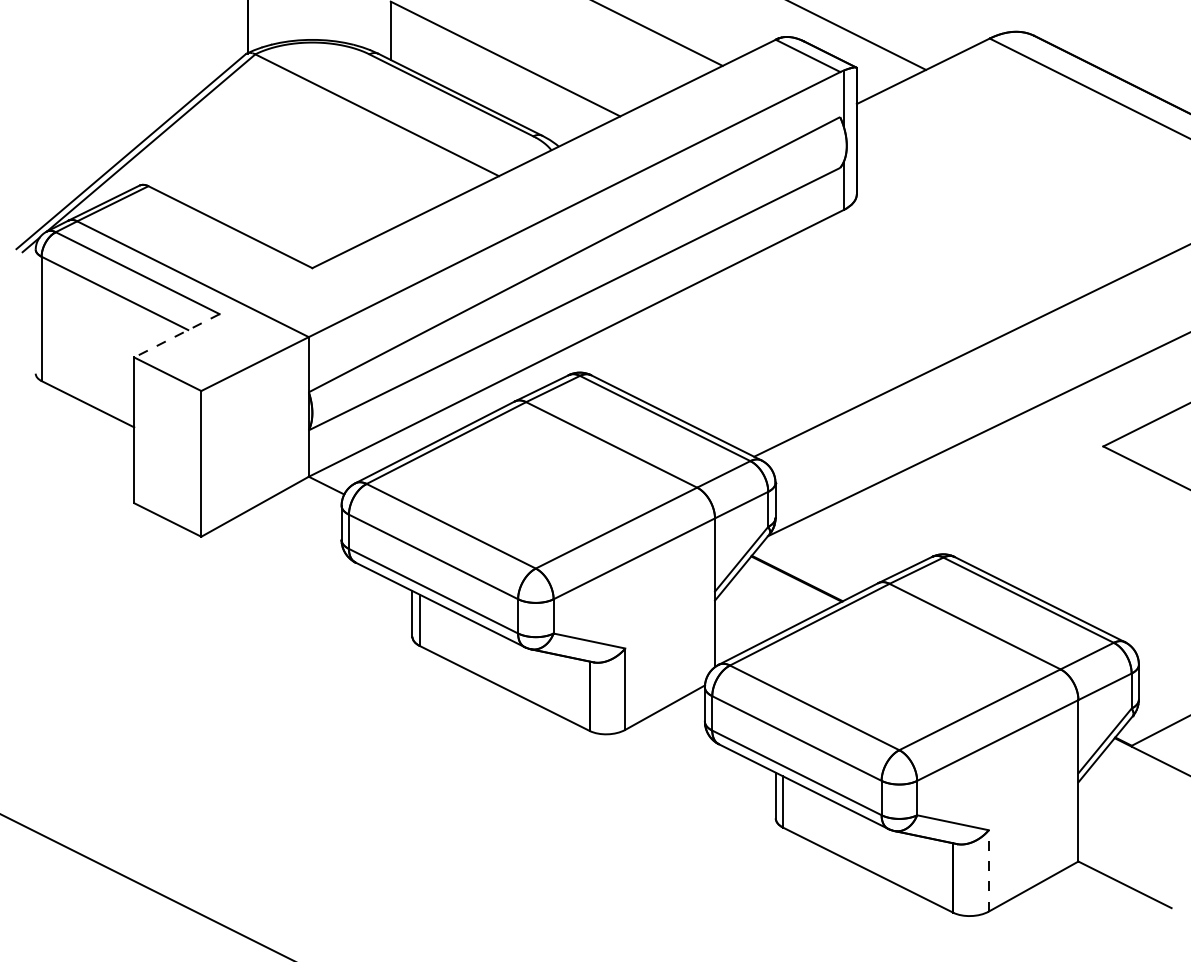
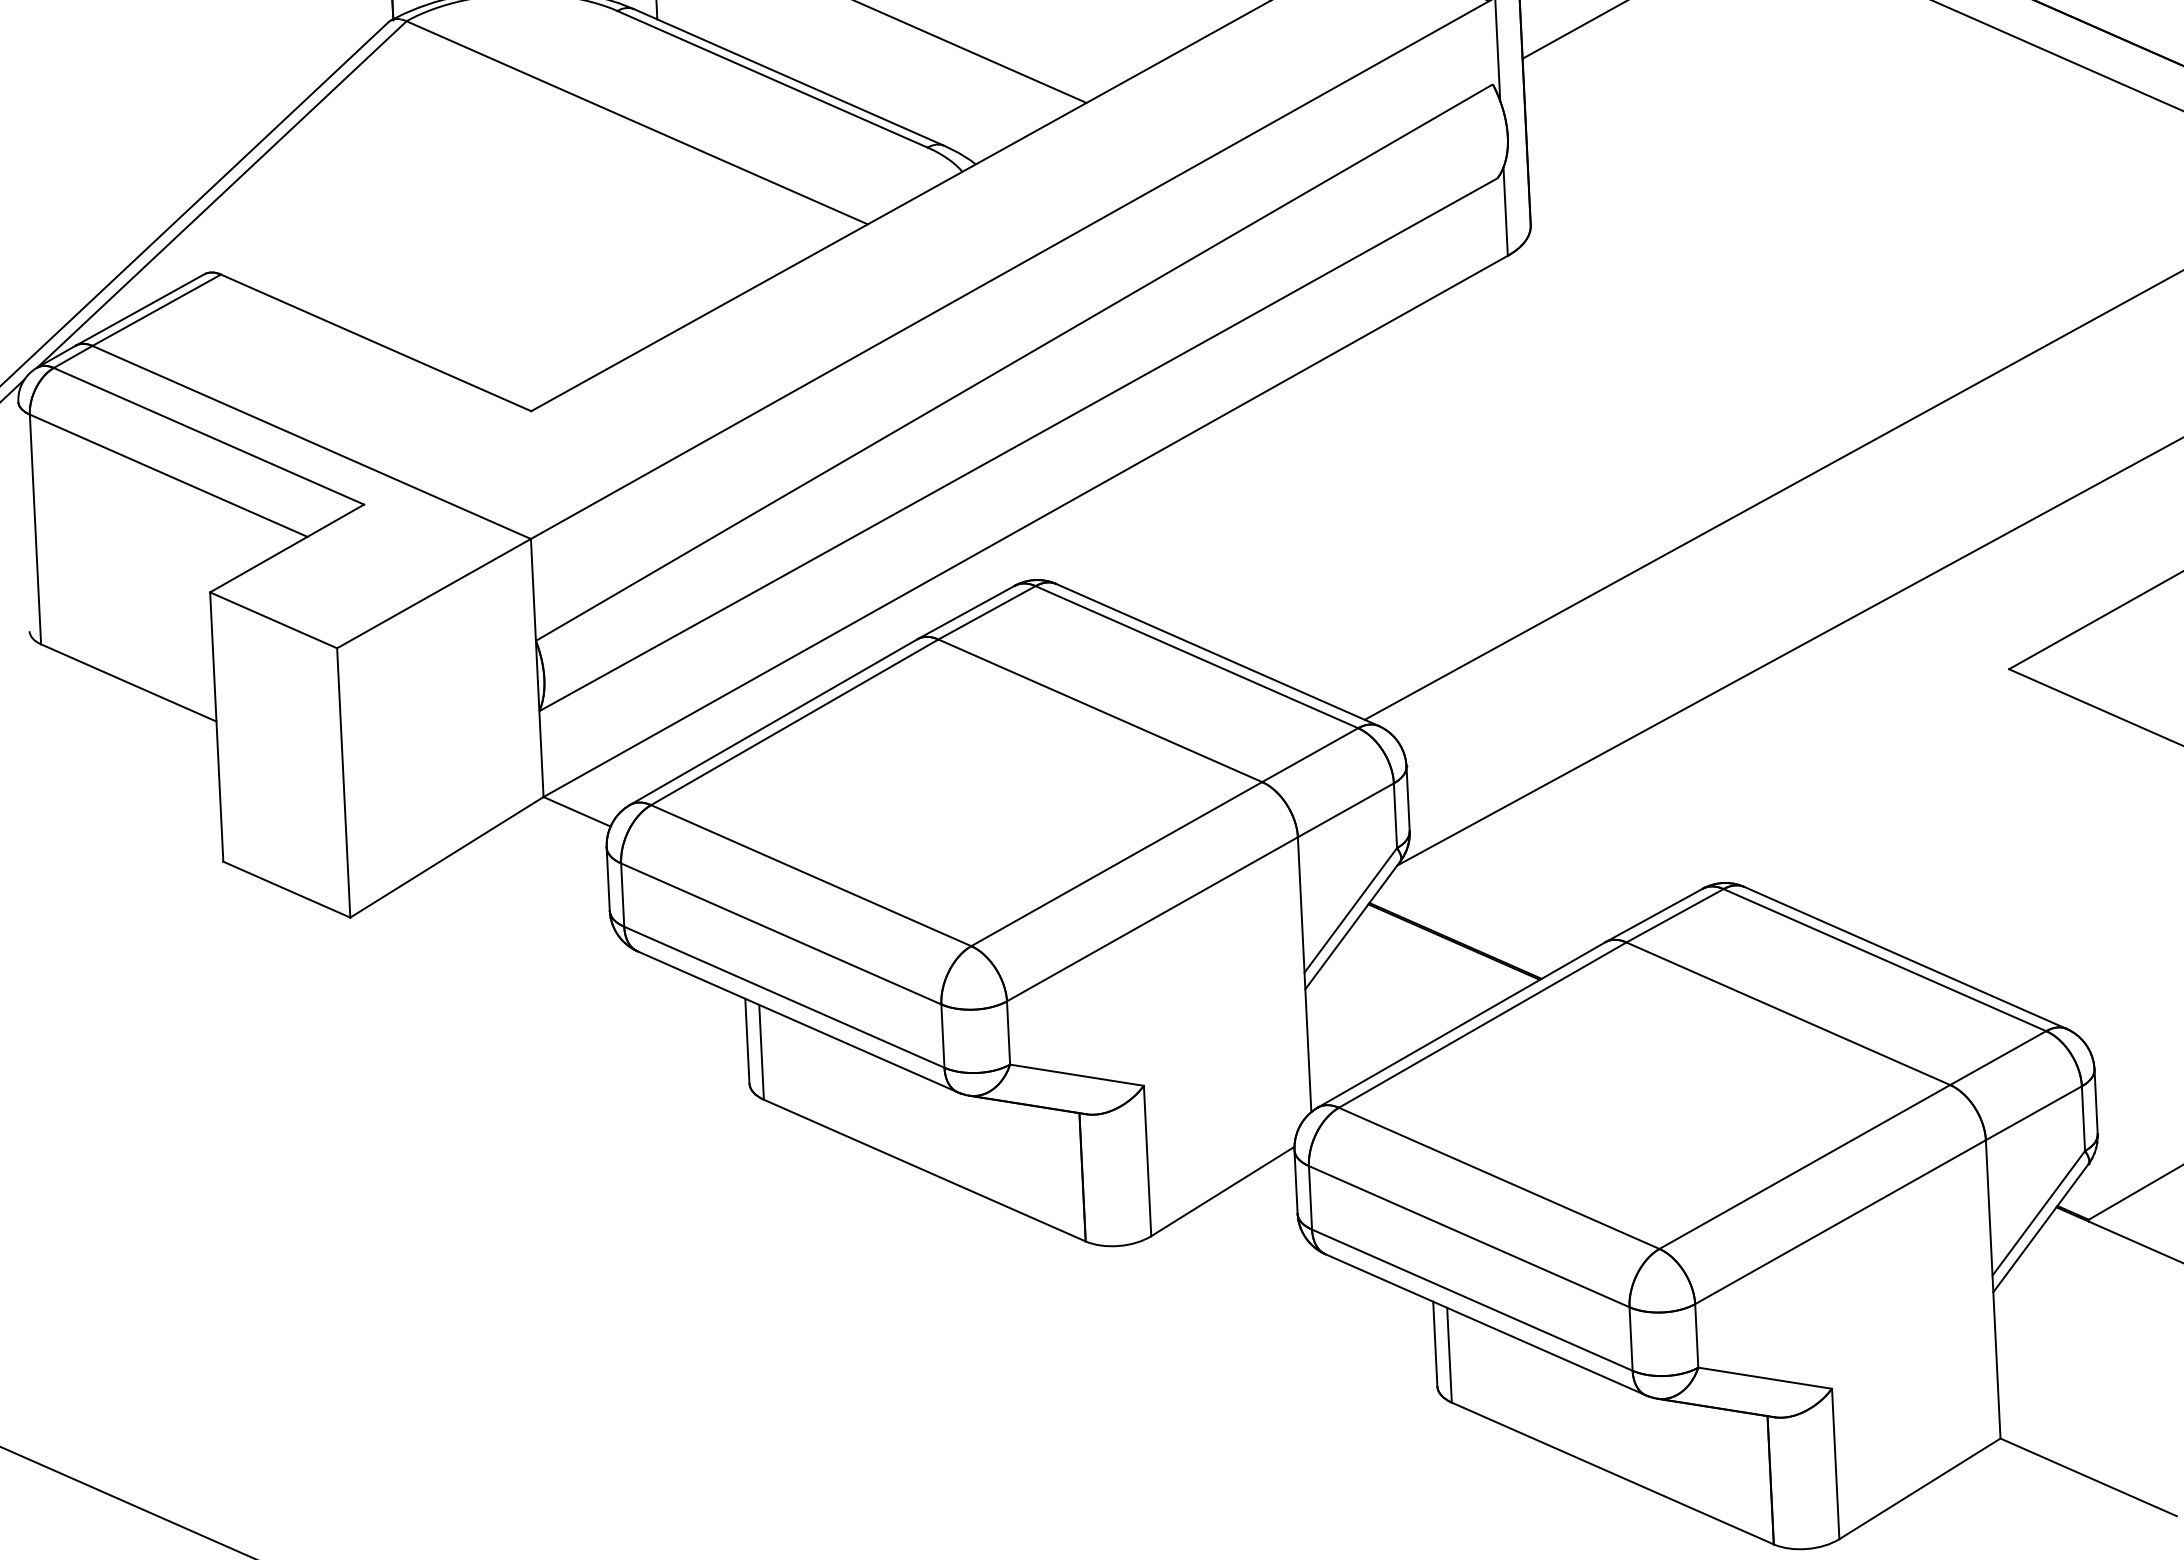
line: (176, 335) -> (286, 547), dashed -> solid
line: (988, 870) -> (1835, 1463), dashed -> solid

